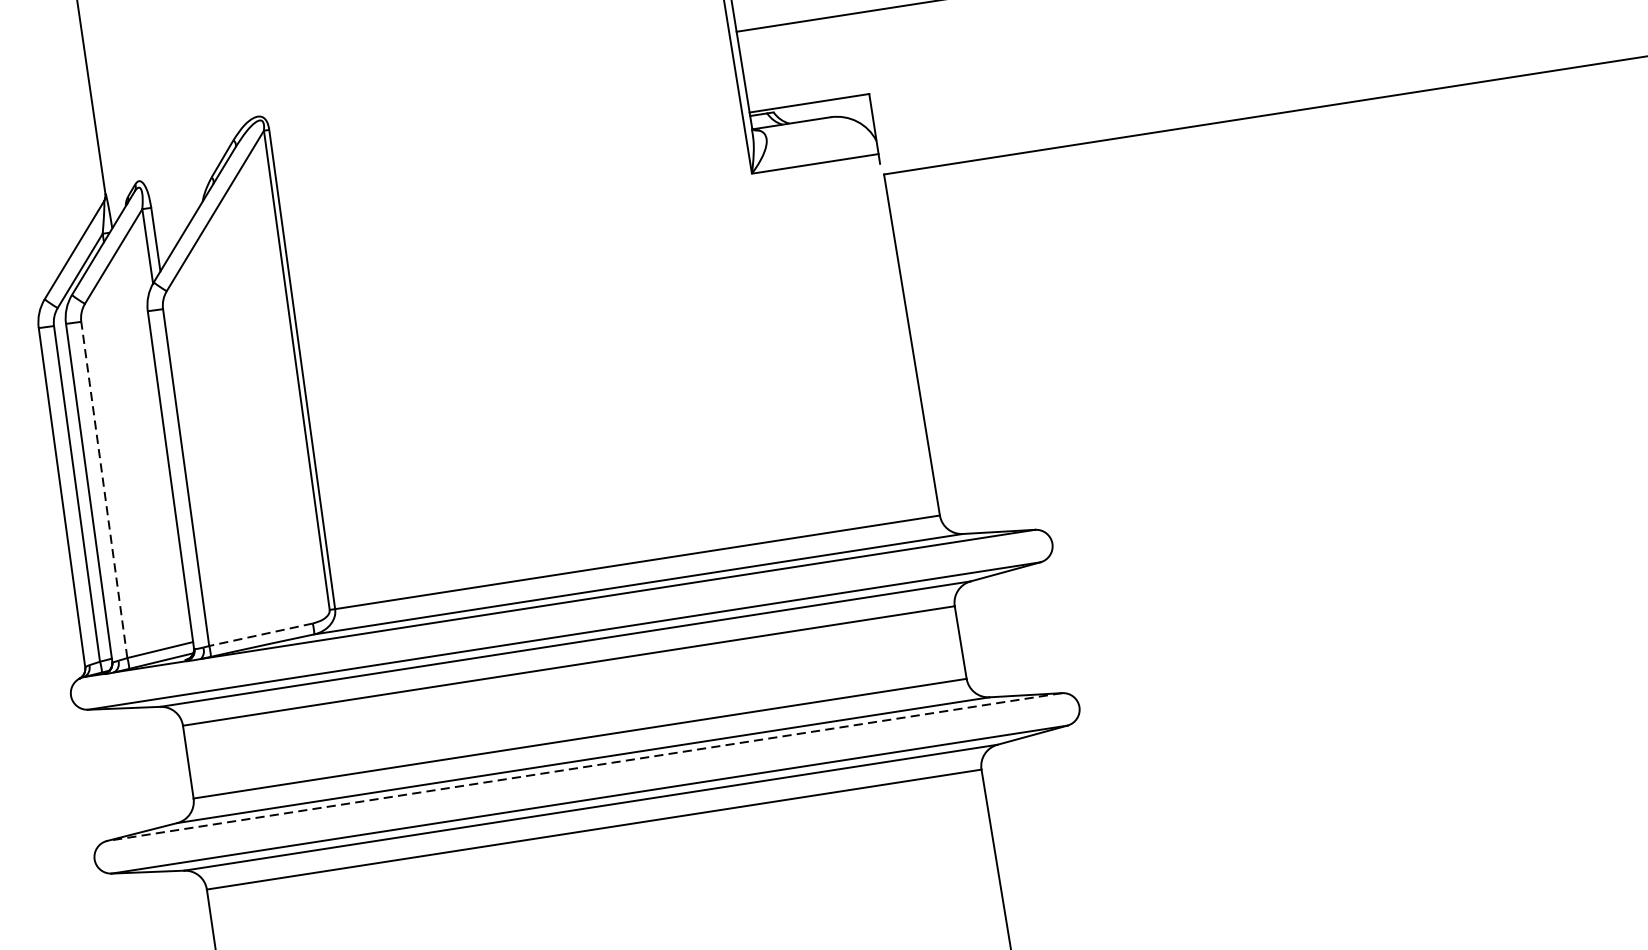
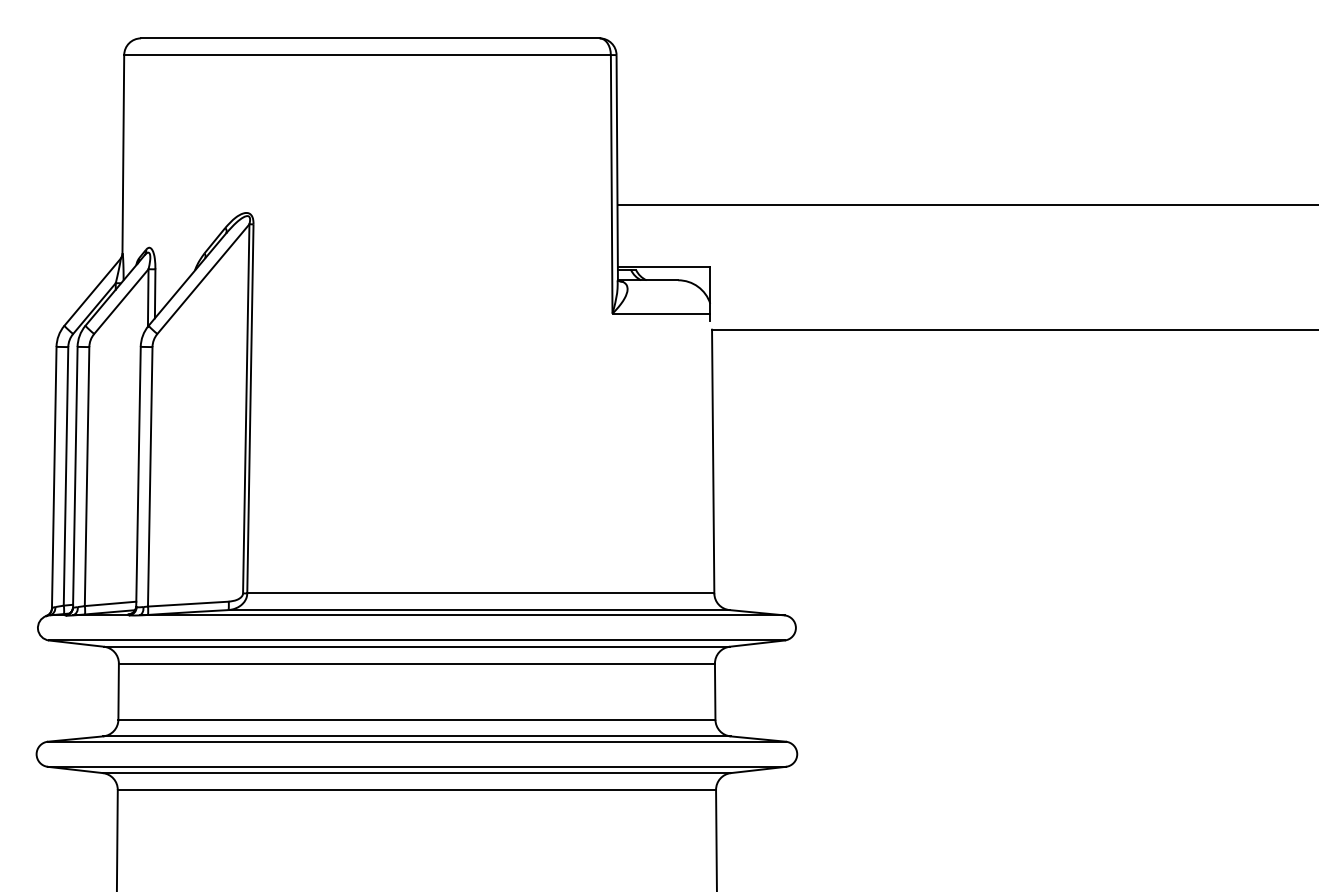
line: (104, 489) -> (87, 476), dashed -> solid
line: (259, 635) -> (187, 604), dashed -> solid
line: (583, 766) -> (416, 741), dashed -> solid

